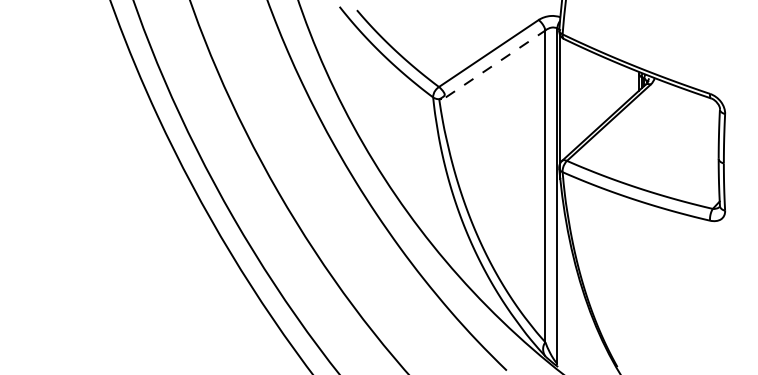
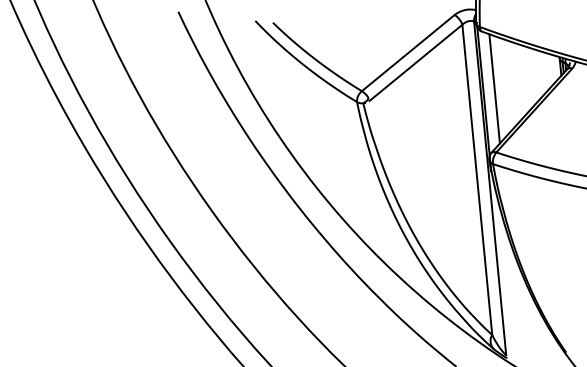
line: (496, 63) -> (416, 62), dashed -> solid
line: (571, 97) -> (494, 88), added

